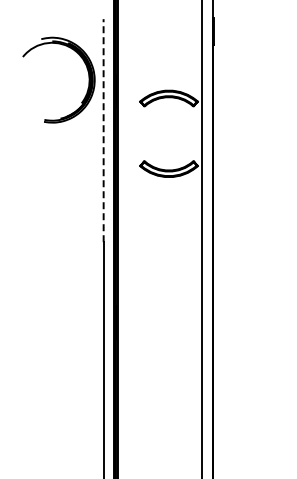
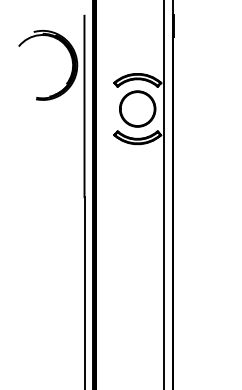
line: (103, 130) -> (84, 106), dashed -> solid
circle: (168, 133) -> (137, 108), added

